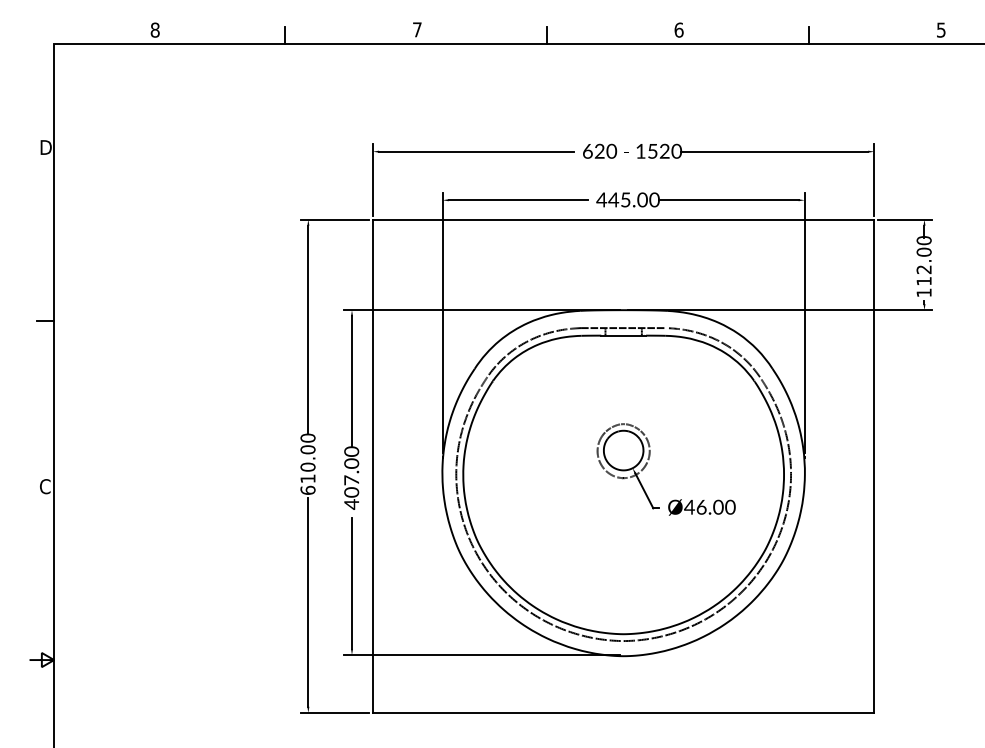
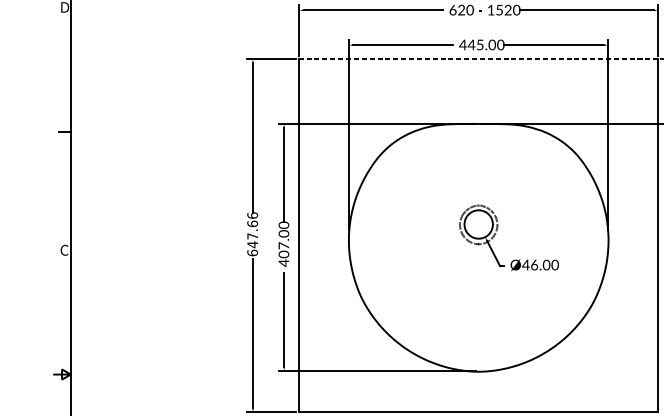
line: (623, 219) -> (478, 59), solid -> dashed
text: (307, 458) -> (252, 230), 610.00 -> 647.66
part: (623, 484) -> (478, 248), removed

